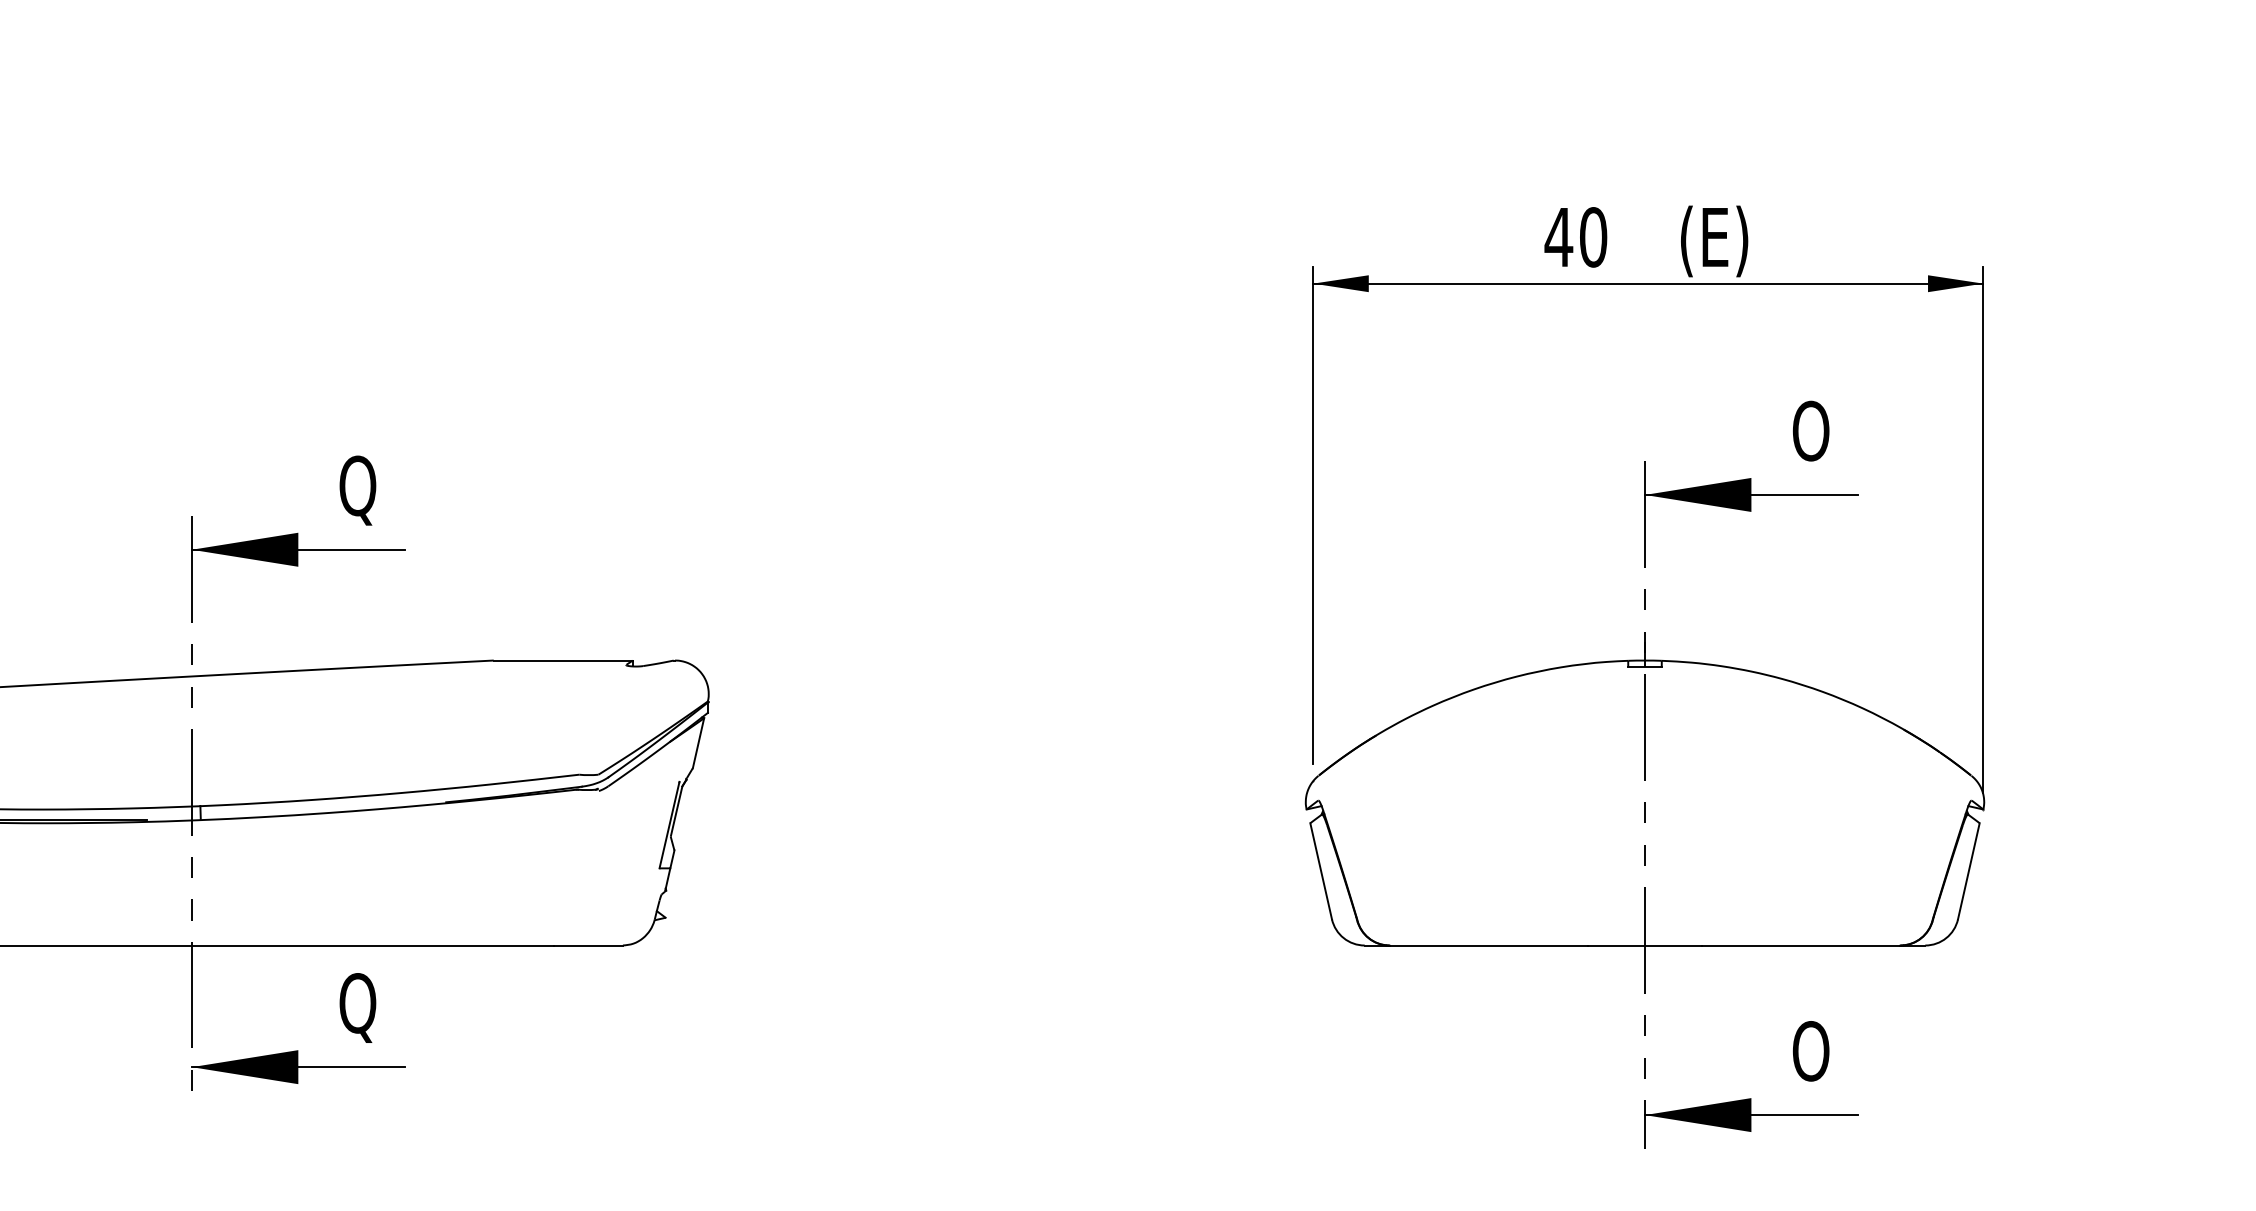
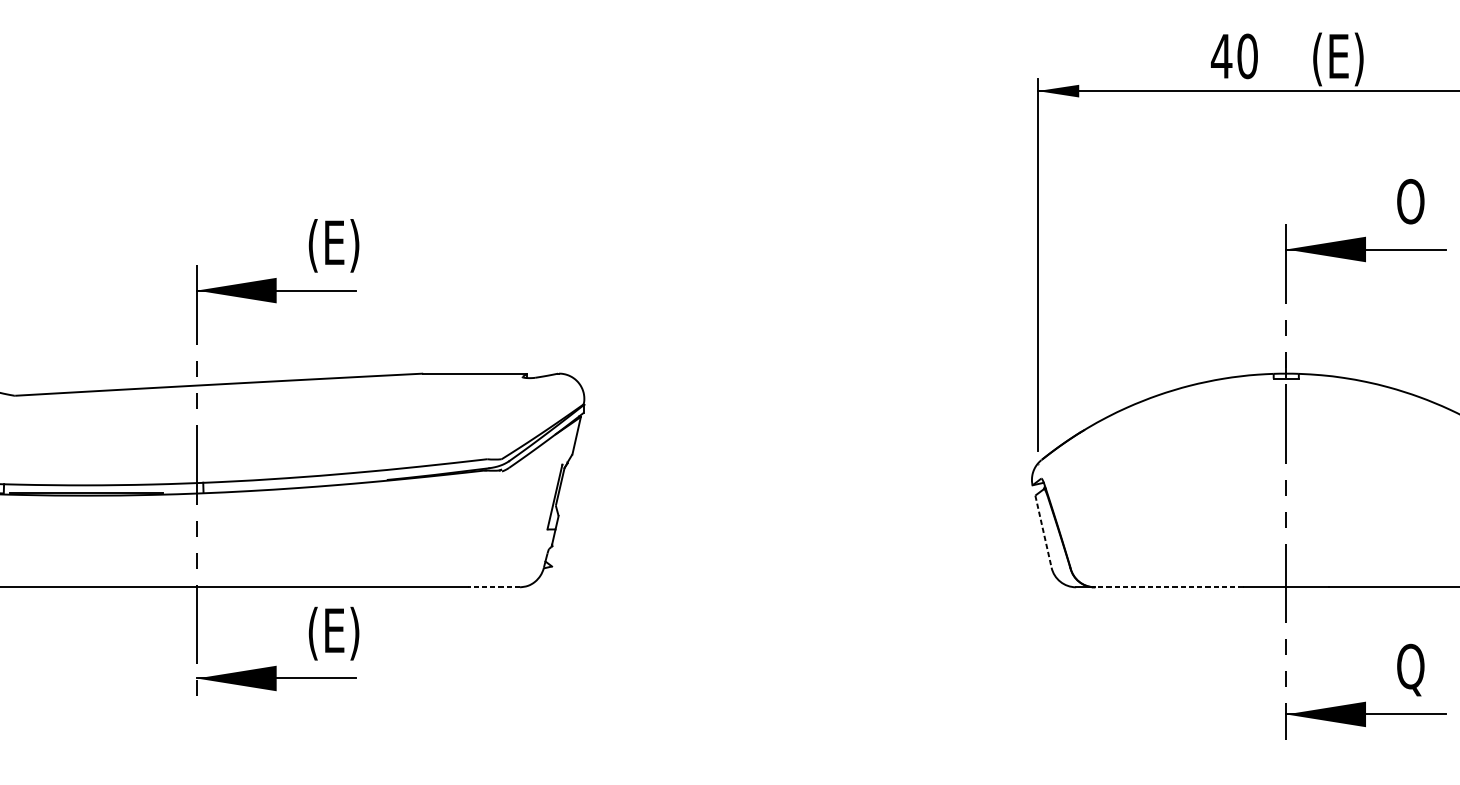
text: (373, 489) -> (333, 245), Q -> (E)
line: (1321, 871) -> (1043, 531), solid -> dashed
line: (588, 945) -> (494, 587), solid -> dashed
line: (1488, 945) -> (1168, 587), solid -> dashed
text: (373, 1007) -> (333, 633), Q -> (E)
text: (1820, 1074) -> (1417, 683), O -> Q

